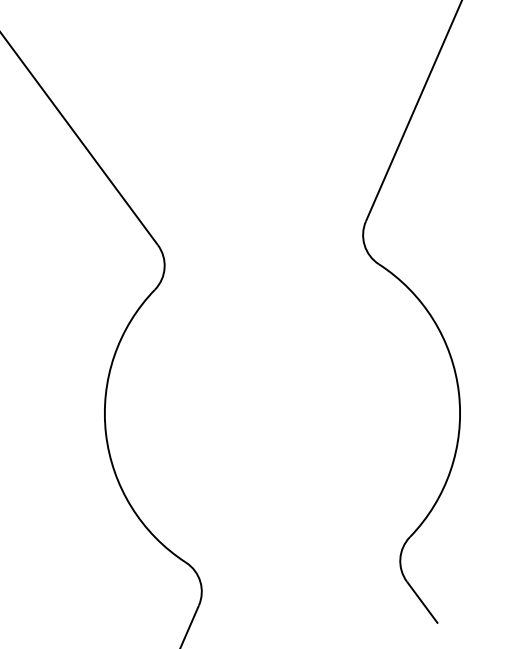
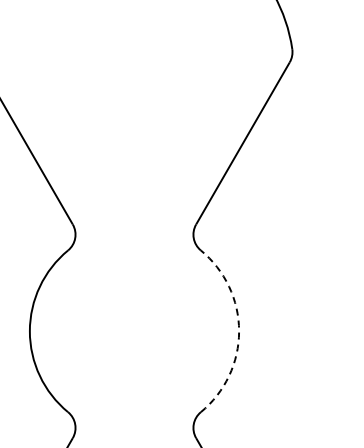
arc: (459, 393) -> (239, 331), solid -> dashed

